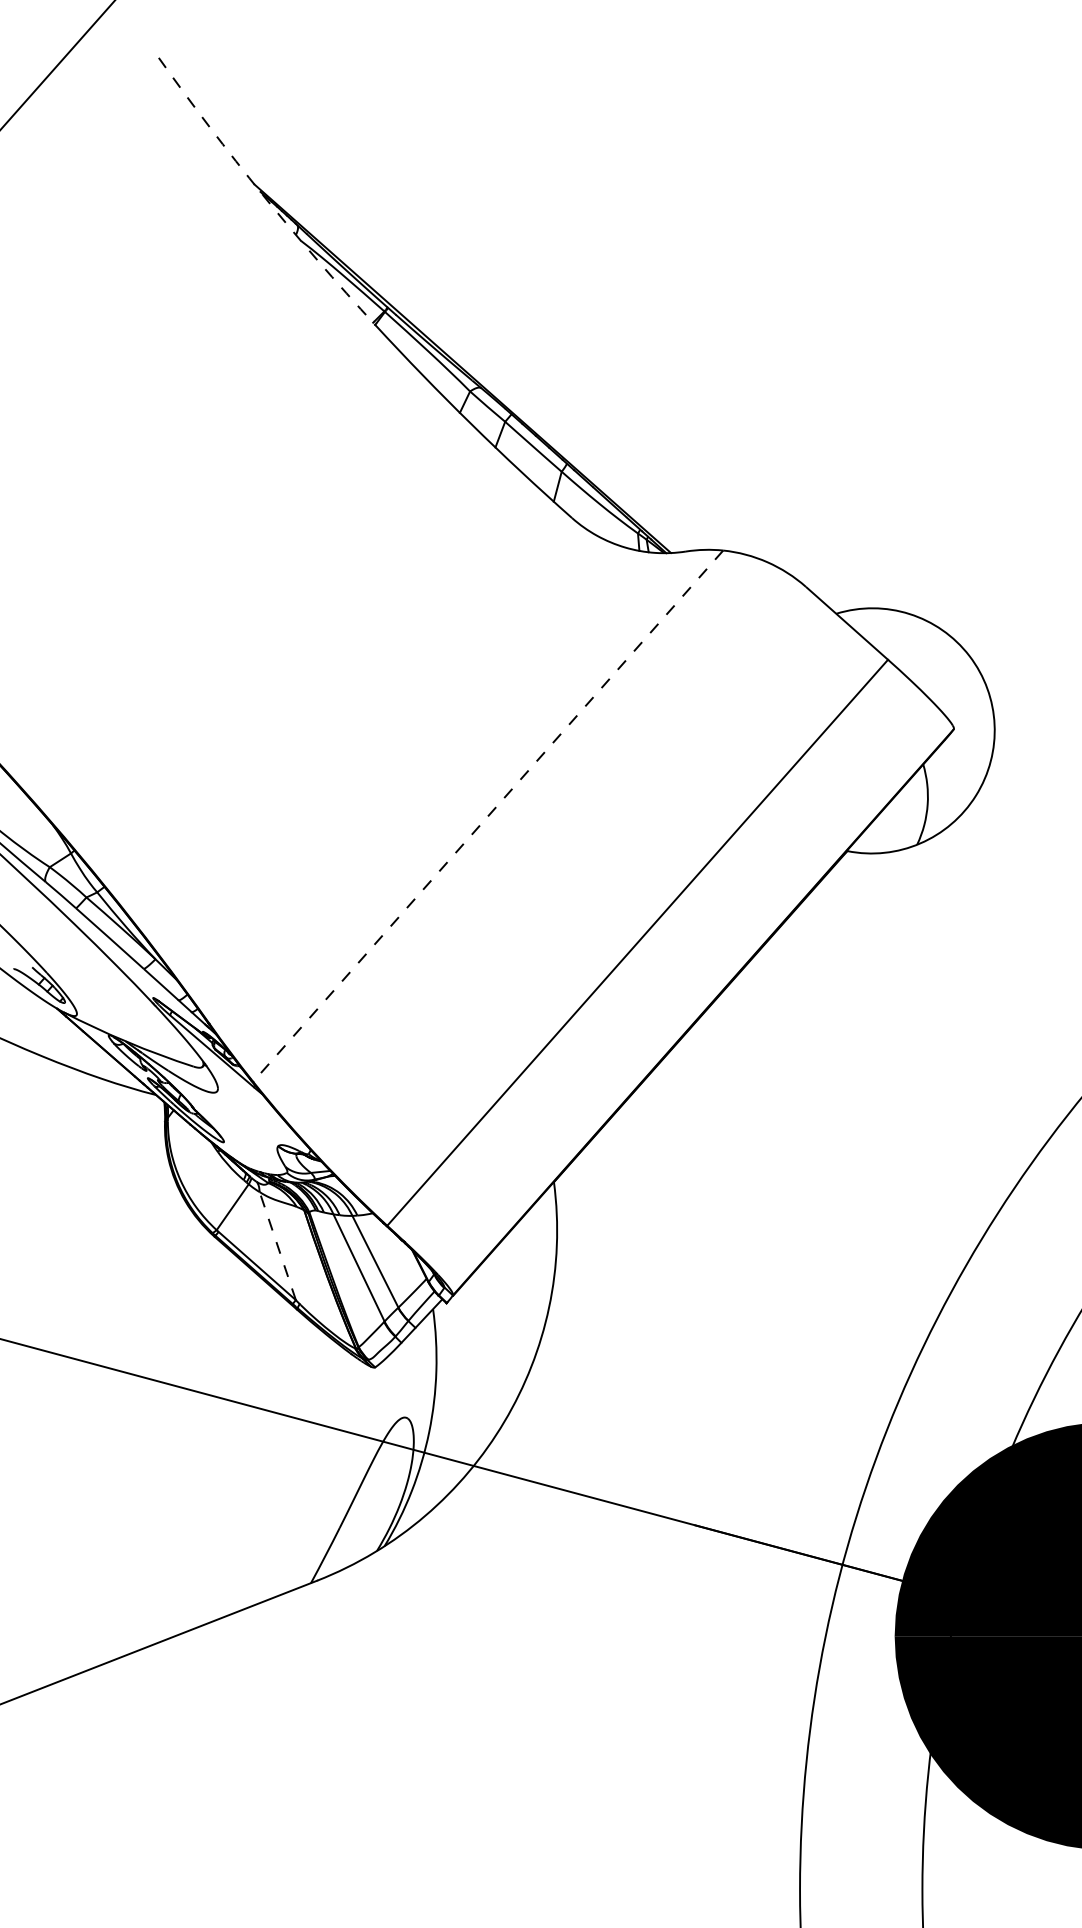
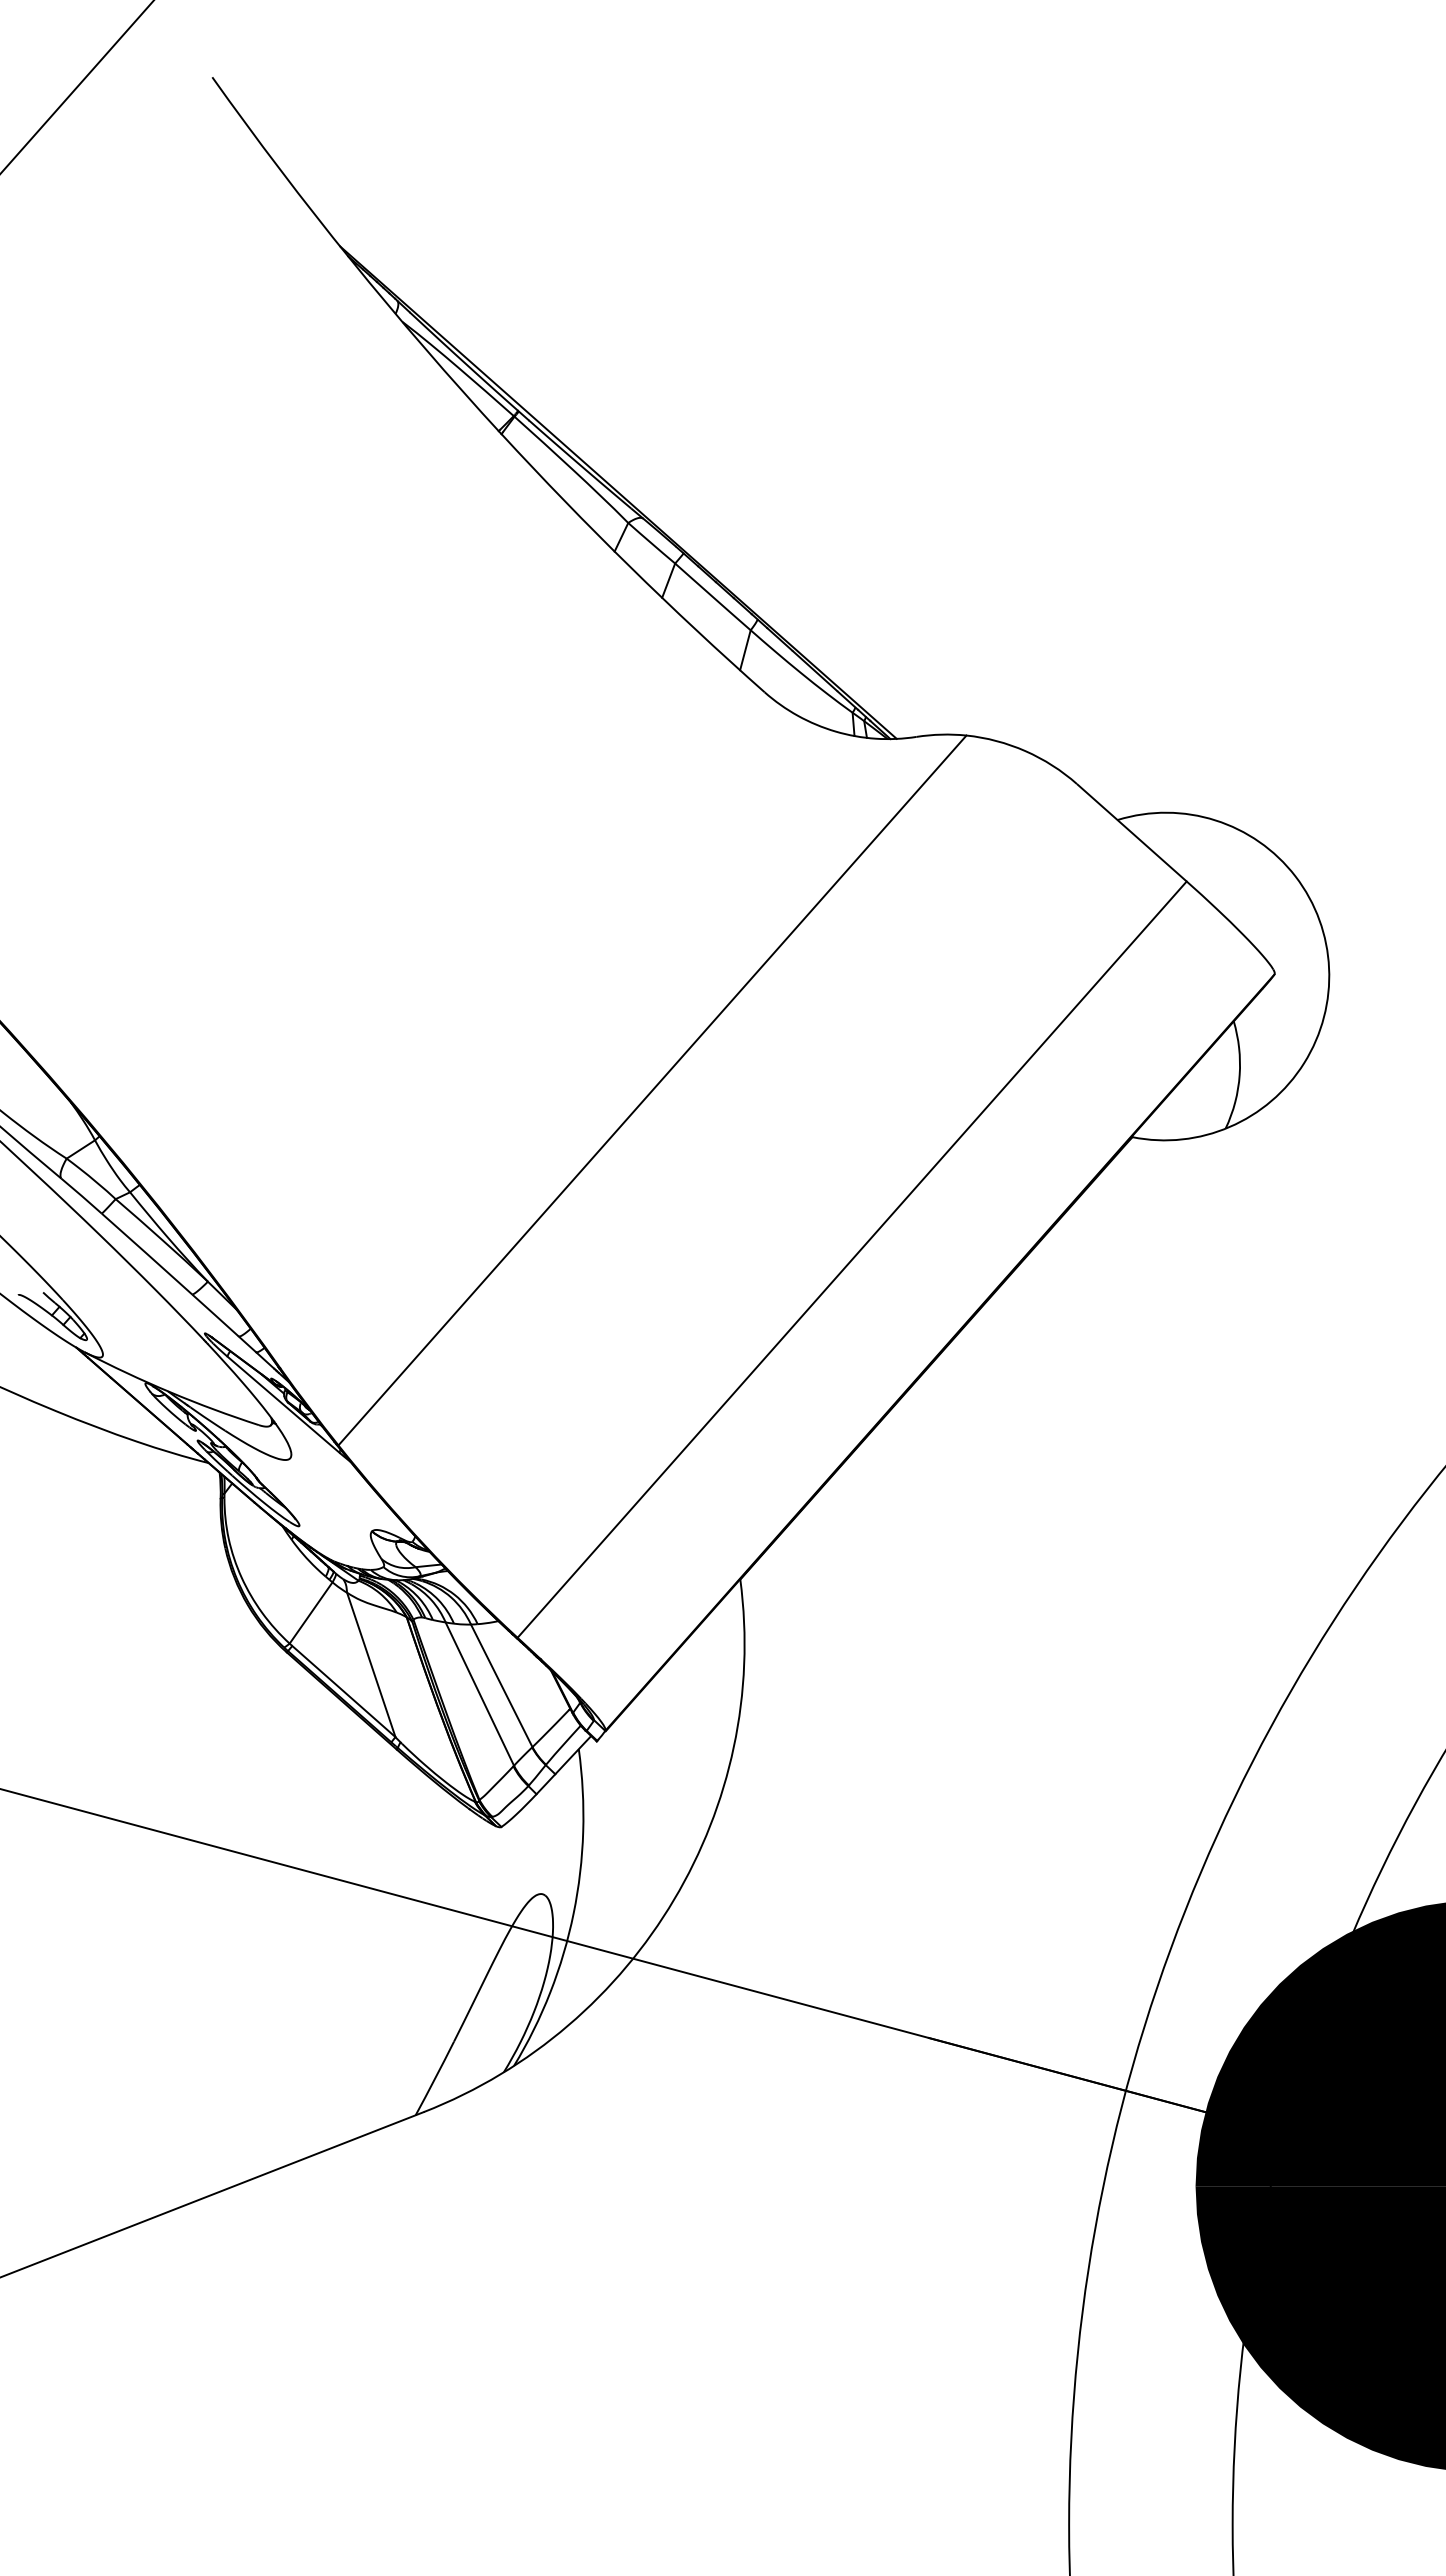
arc: (262, 195) -> (351, 260), dashed -> solid
line: (488, 816) -> (652, 1090), dashed -> solid
line: (277, 1245) -> (371, 1664), dashed -> solid

